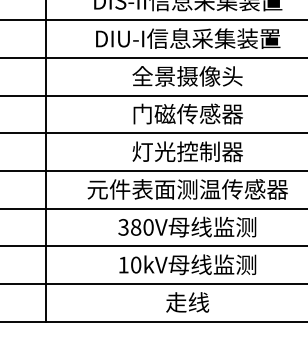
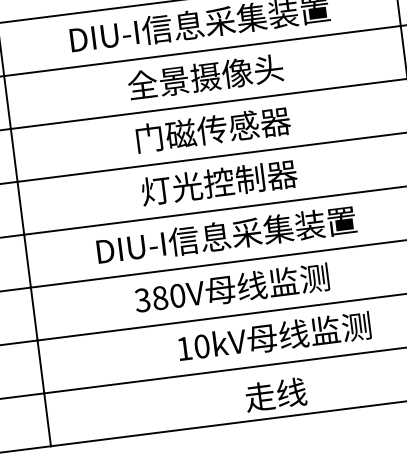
text: (187, 189) -> (225, 235), 元件表面测温传感器 -> DIU-I信息采集装置
text: (187, 264) -> (274, 336), moved
text: (187, 302) -> (275, 394), moved

